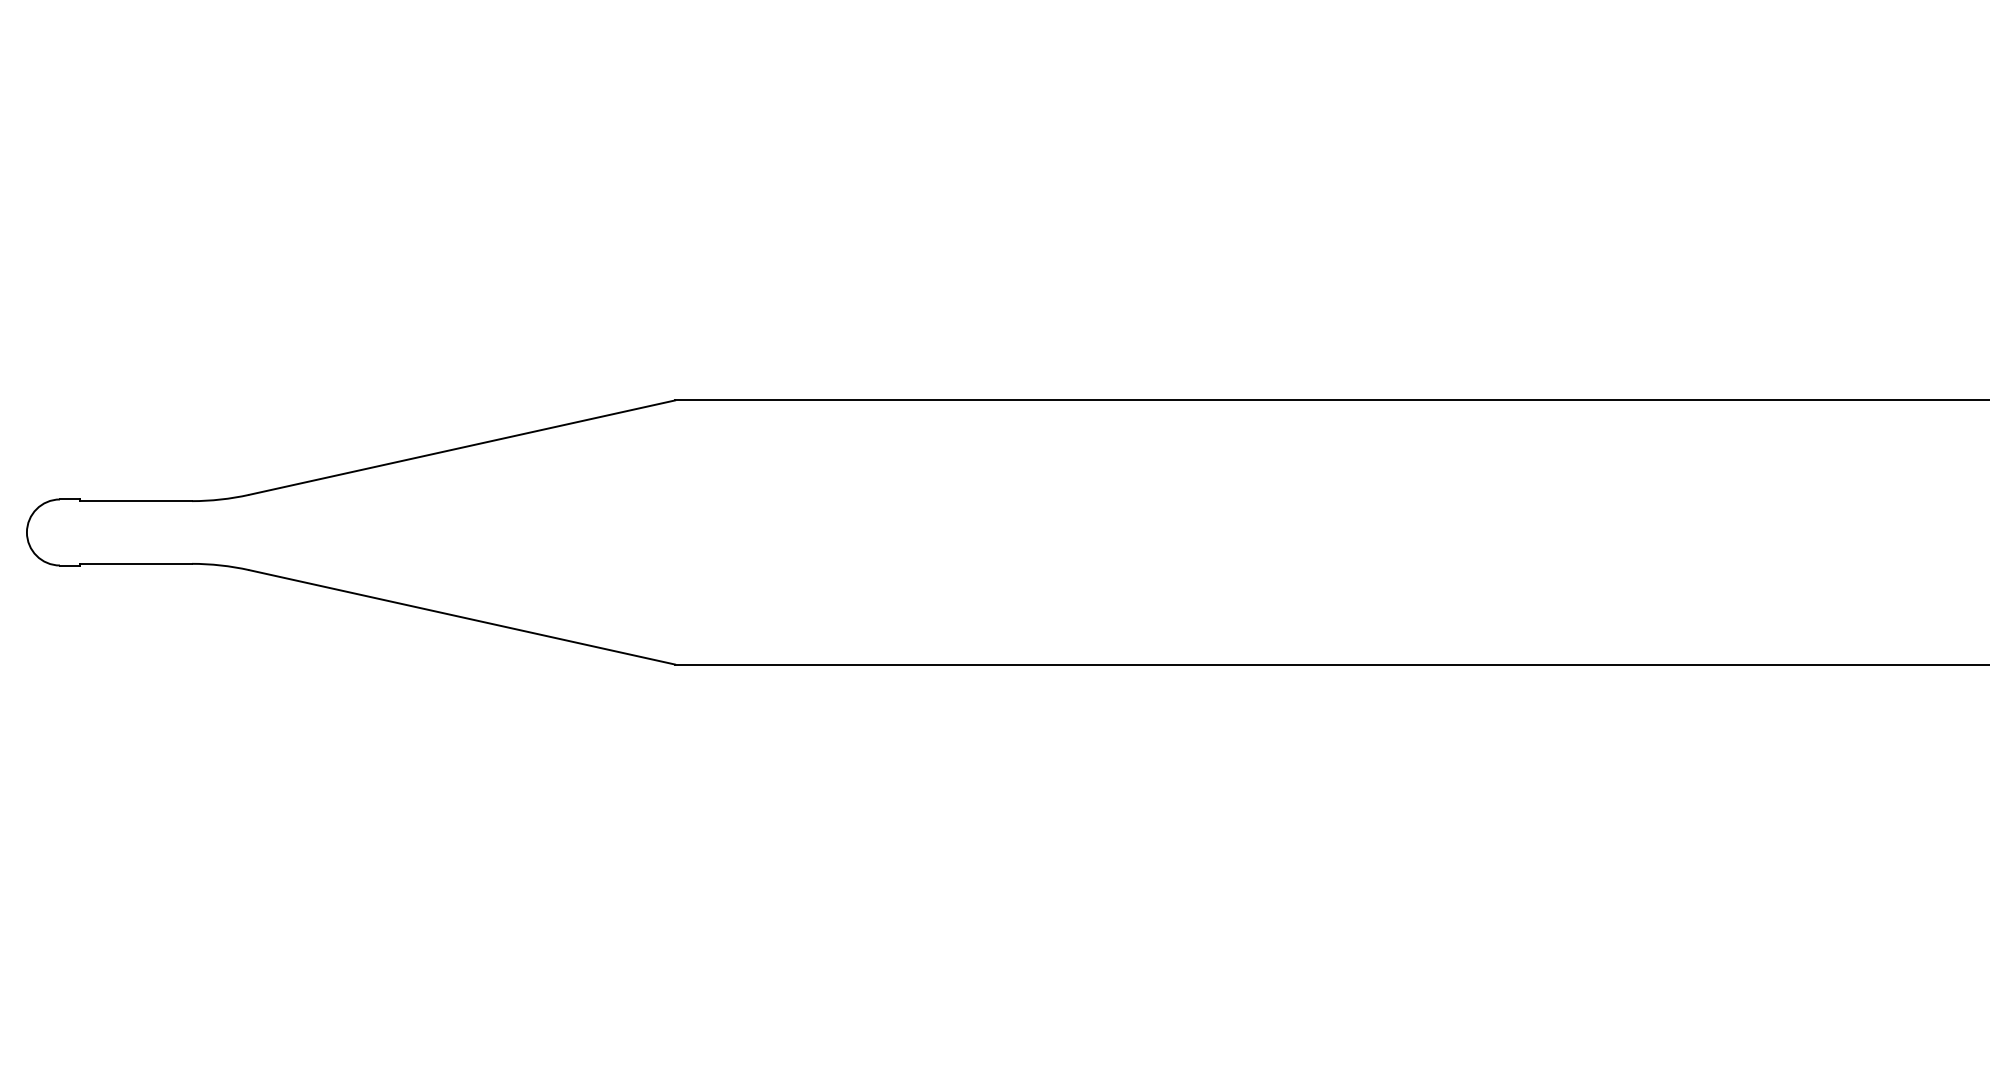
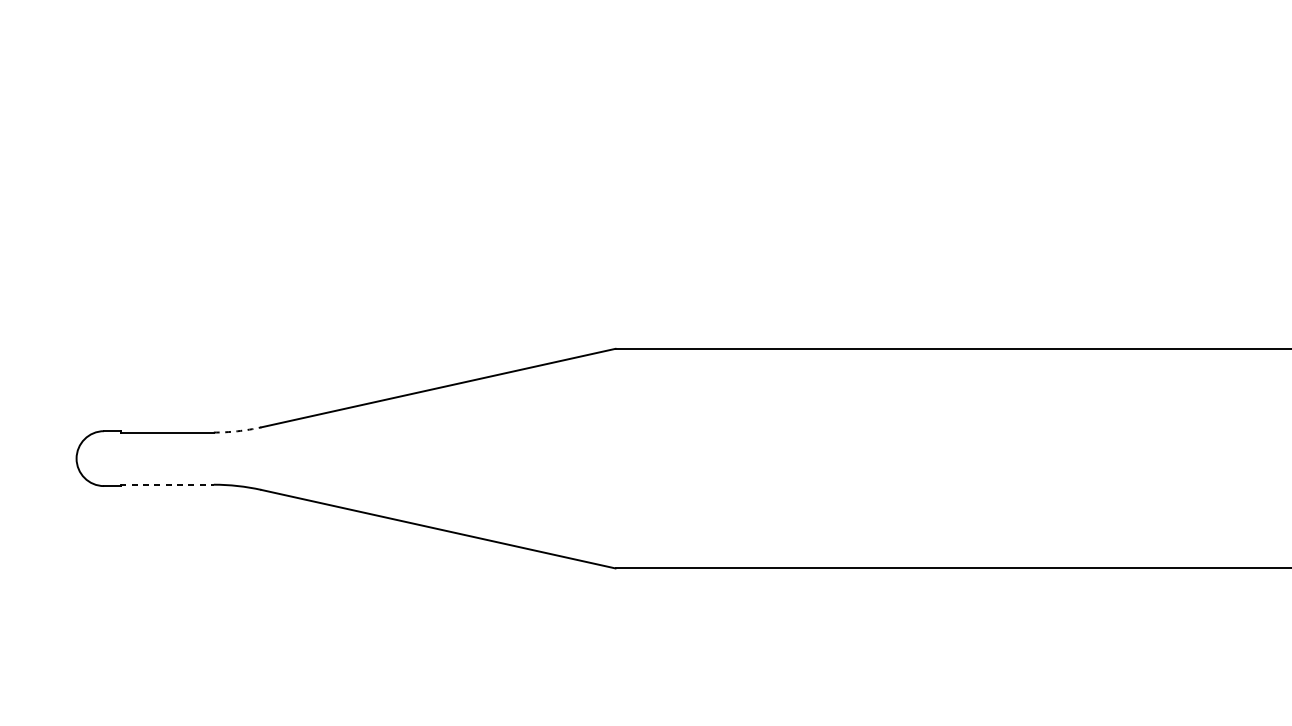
arc: (220, 499) -> (237, 431), solid -> dashed
line: (136, 563) -> (167, 484), solid -> dashed

